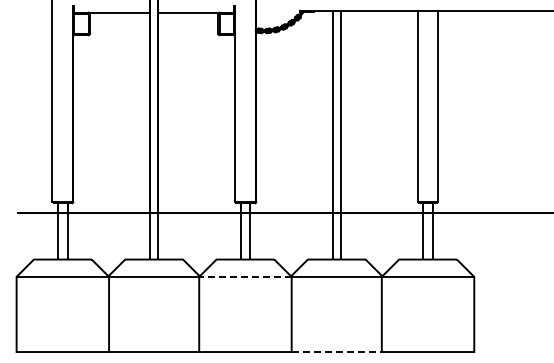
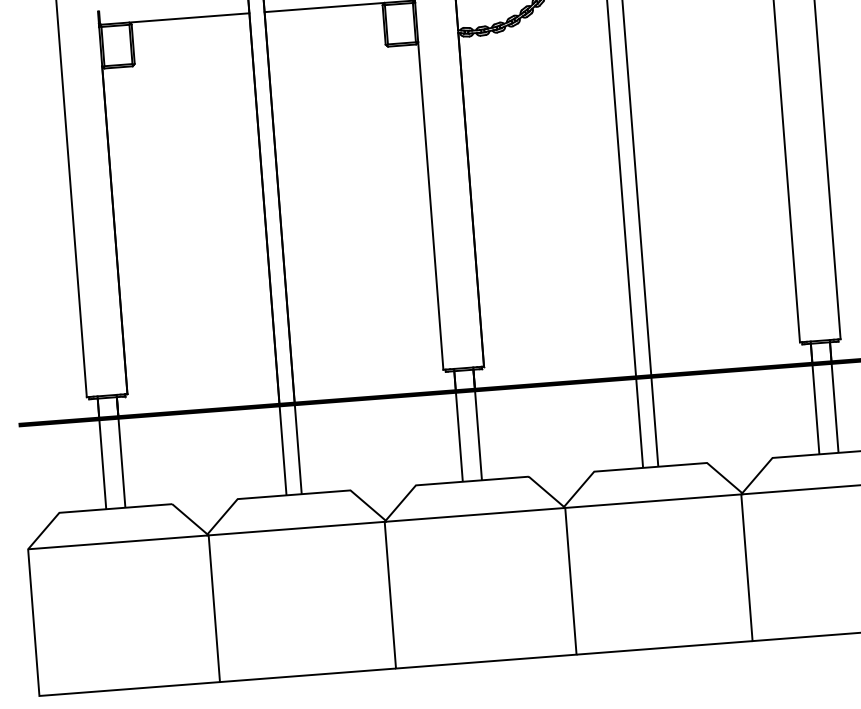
line: (244, 276) -> (473, 514), dashed -> solid
line: (337, 352) -> (666, 648), dashed -> solid

